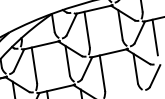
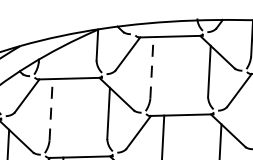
line: (87, 29) -> (152, 67), solid -> dashed
line: (34, 65) -> (51, 110), solid -> dashed

